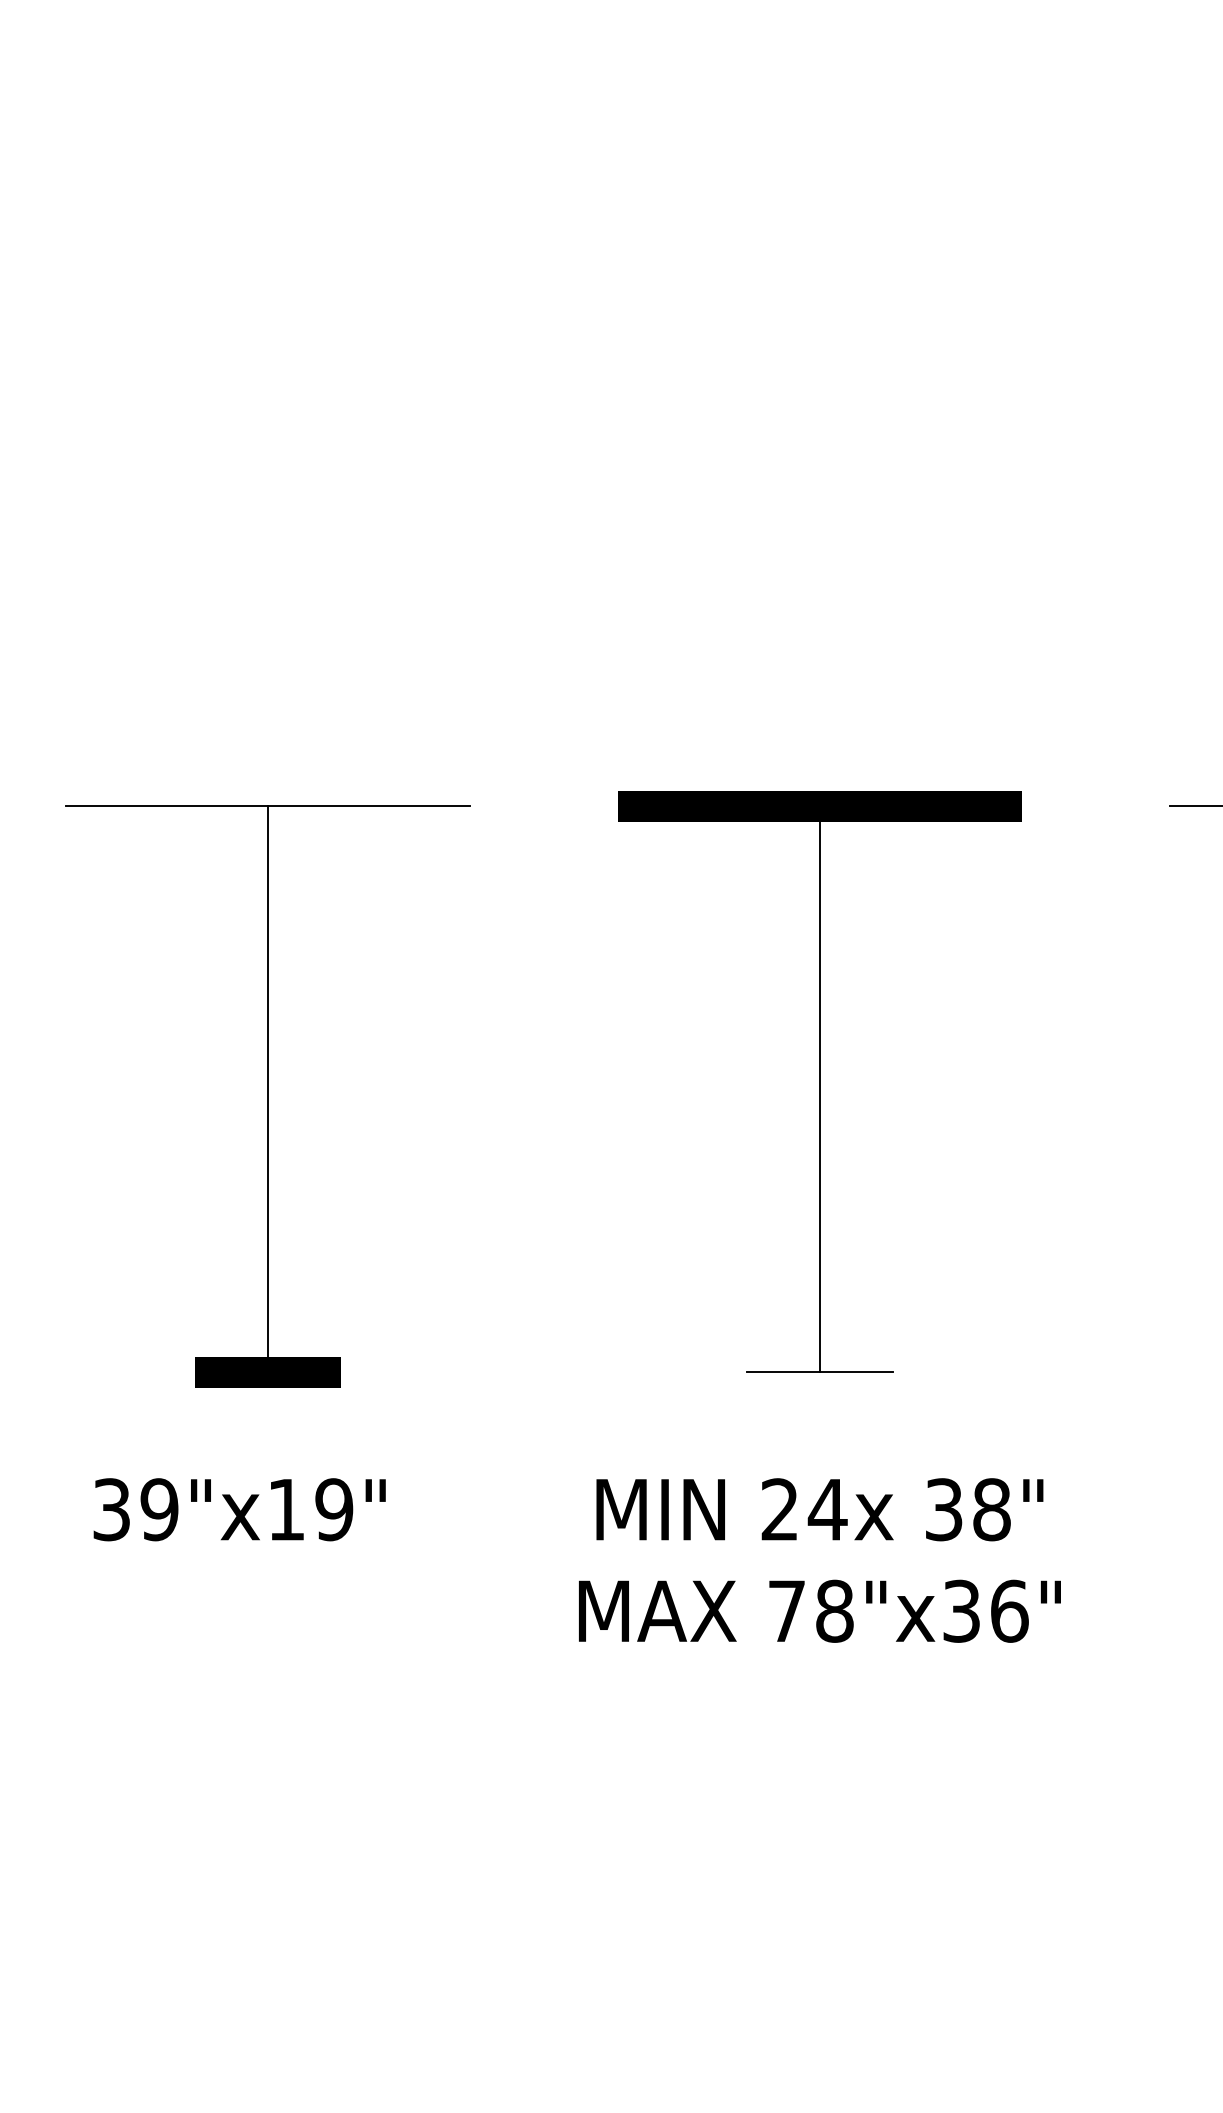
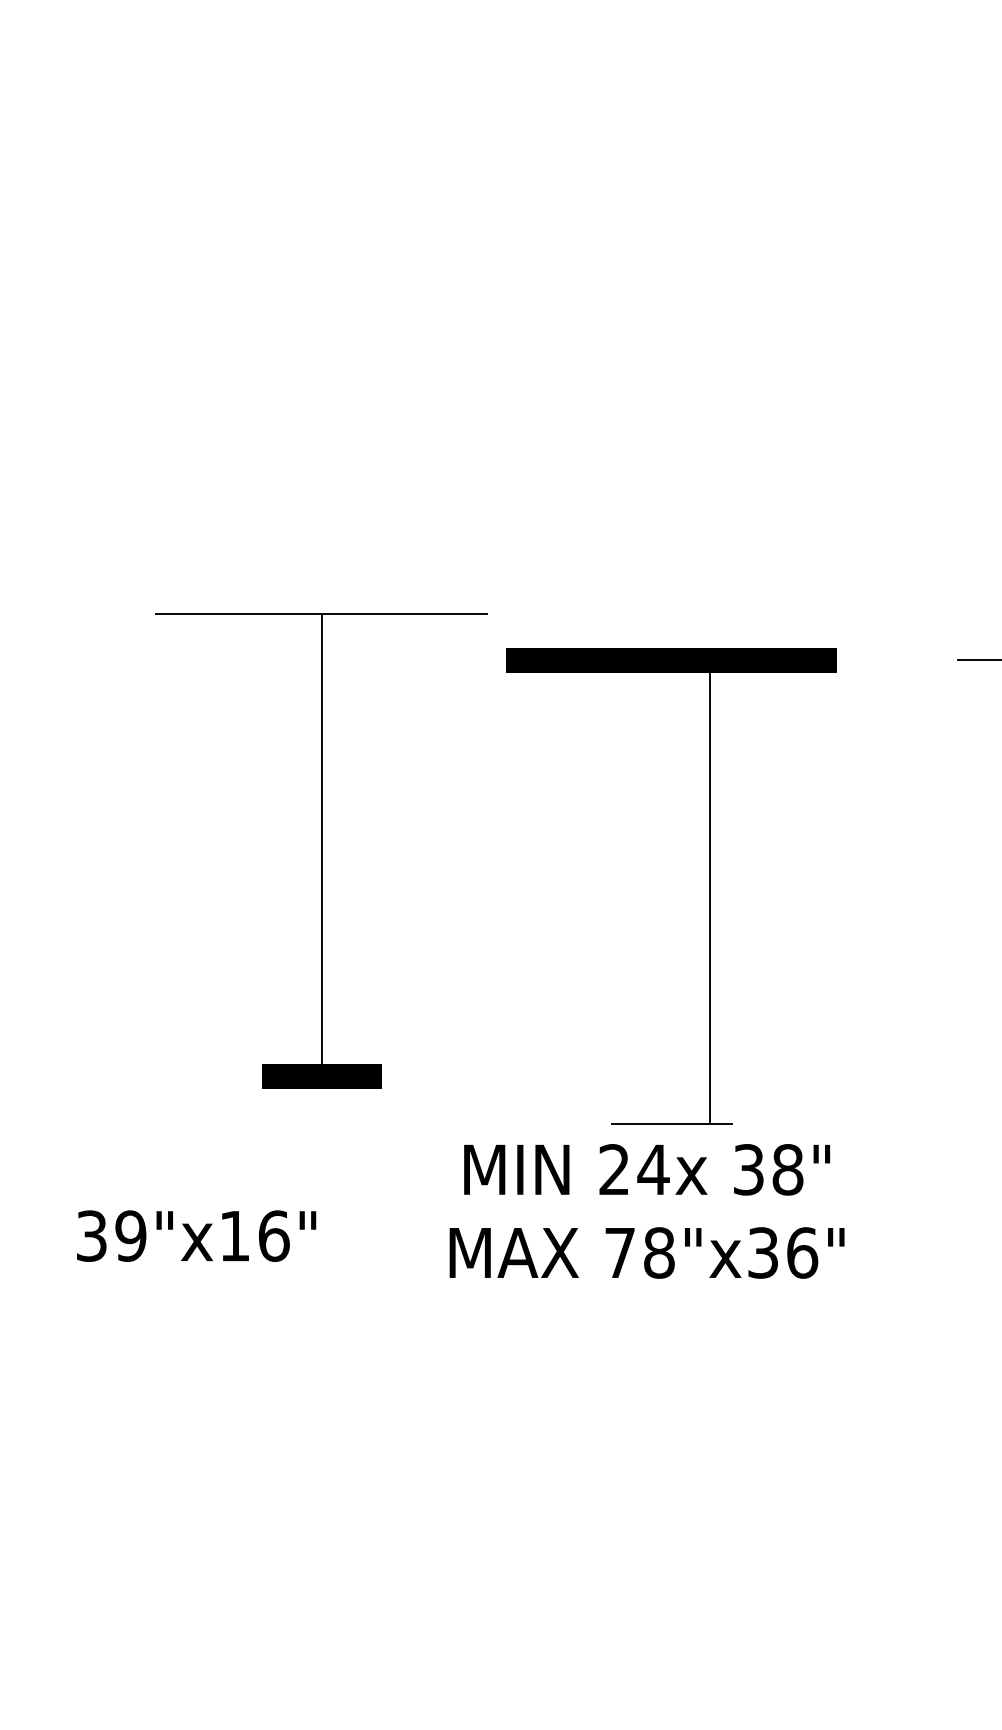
line: (819, 1089) -> (709, 892), moved
part: (267, 1096) -> (321, 851), moved
text: (334, 1509) -> (274, 1235), 39"x19" -> 39"x16"
text: (819, 1560) -> (646, 1211), moved

